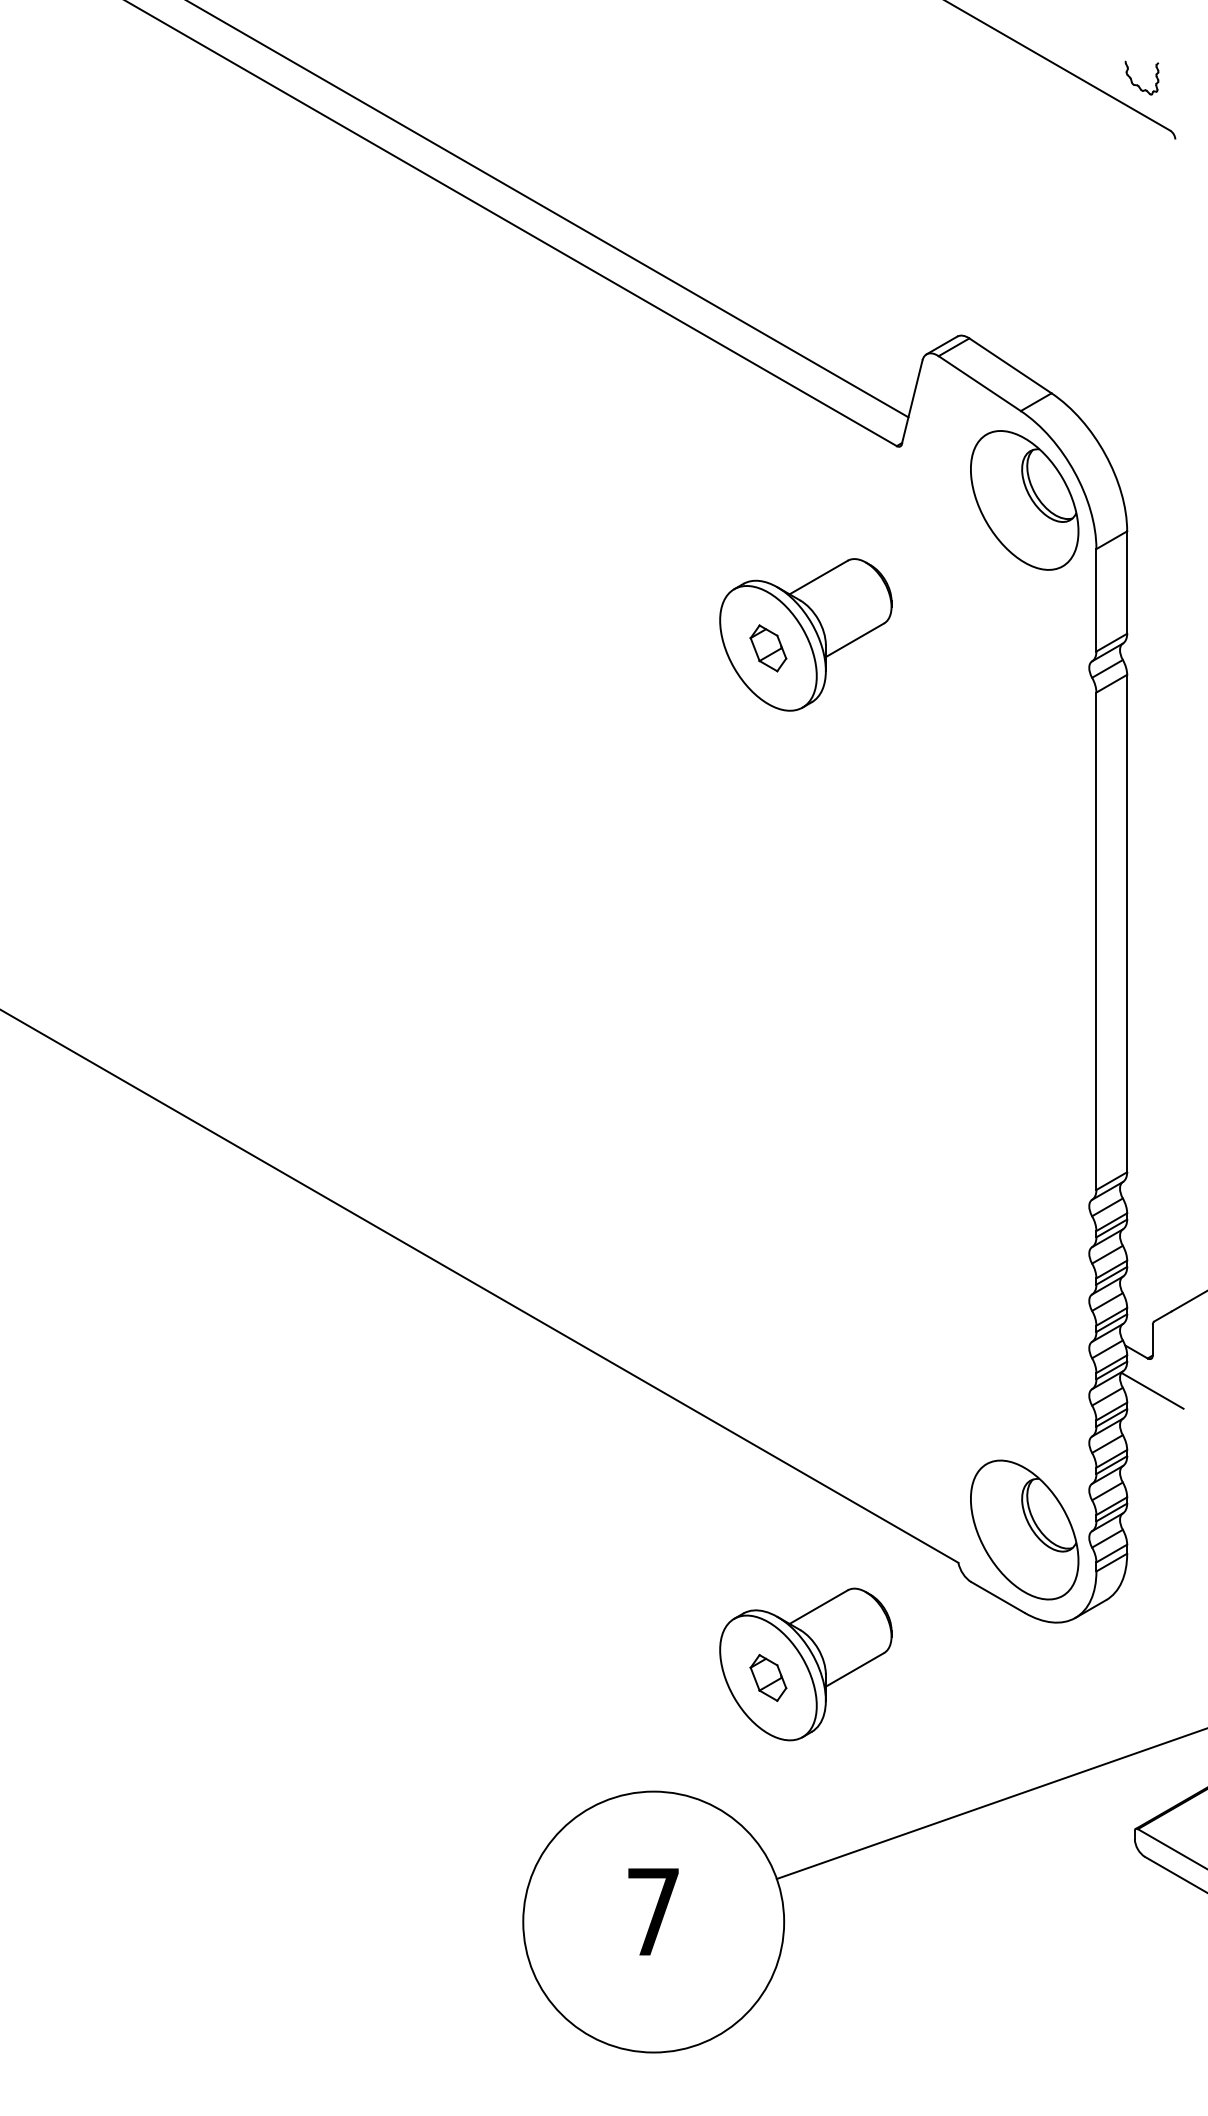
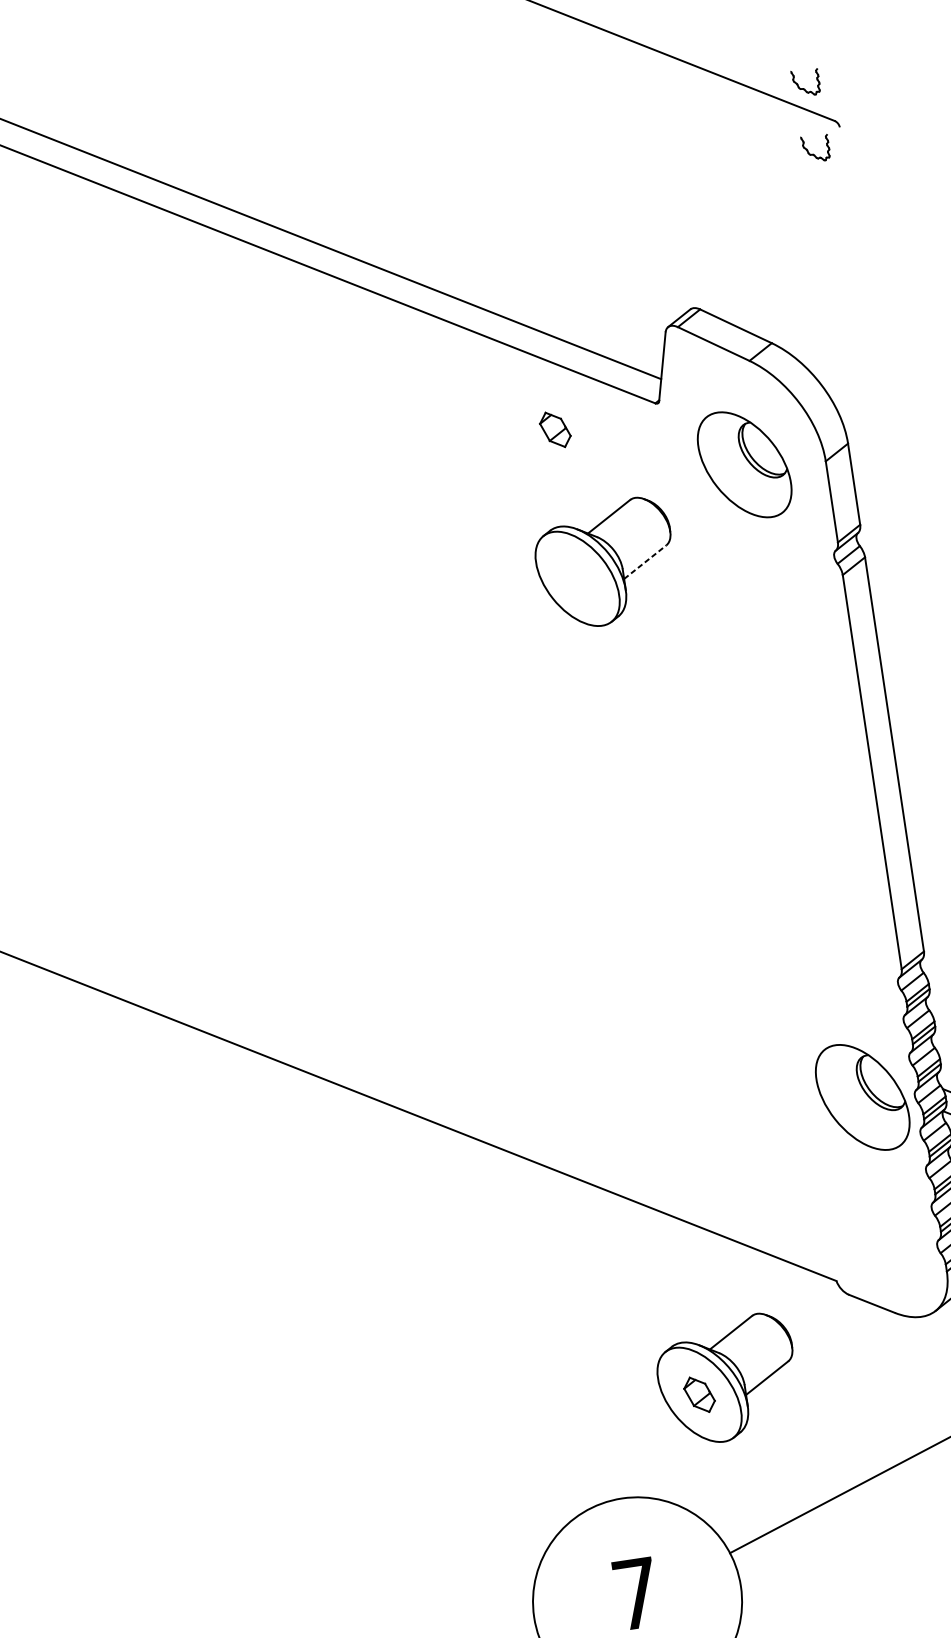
part: (1138, 167) -> (813, 153), added
part: (1024, 500) -> (744, 464), moved
line: (854, 640) -> (644, 562), solid -> dashed
part: (768, 648) -> (555, 429), moved
part: (1024, 1529) -> (862, 1097), moved

